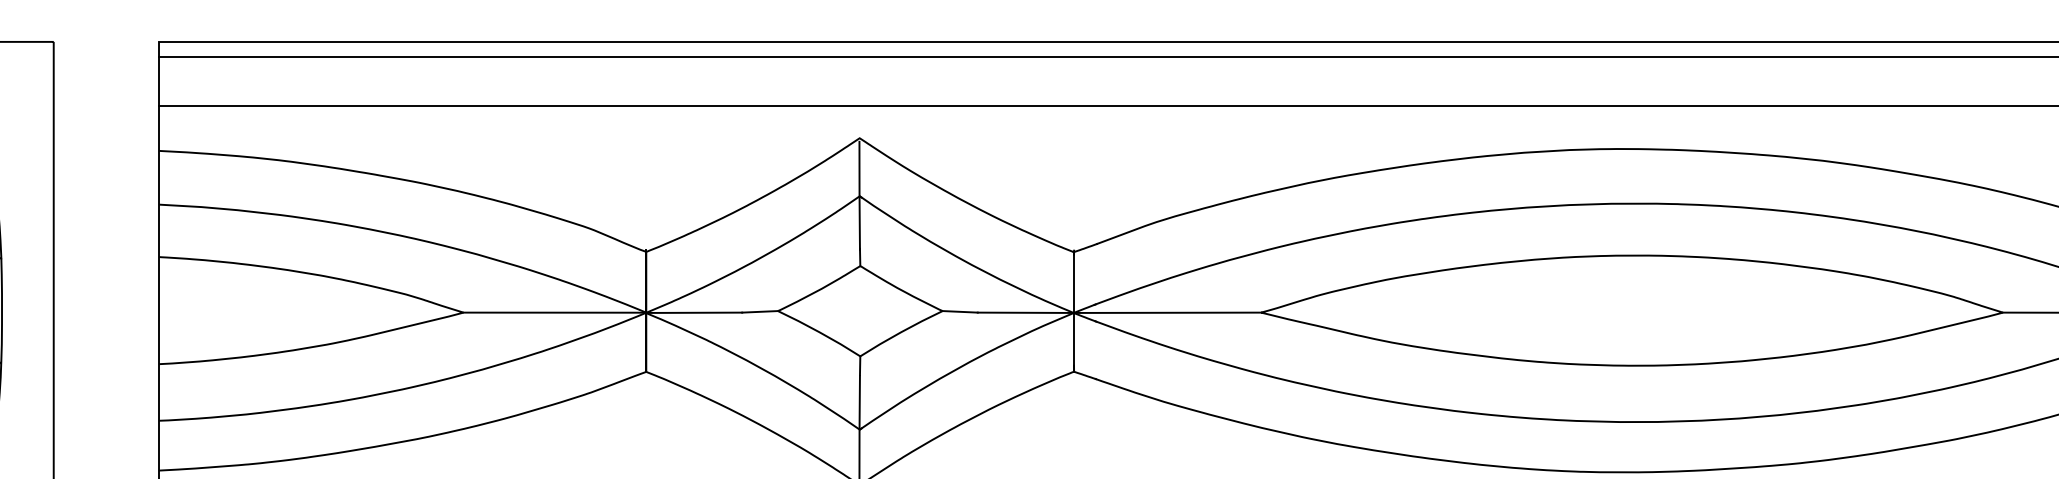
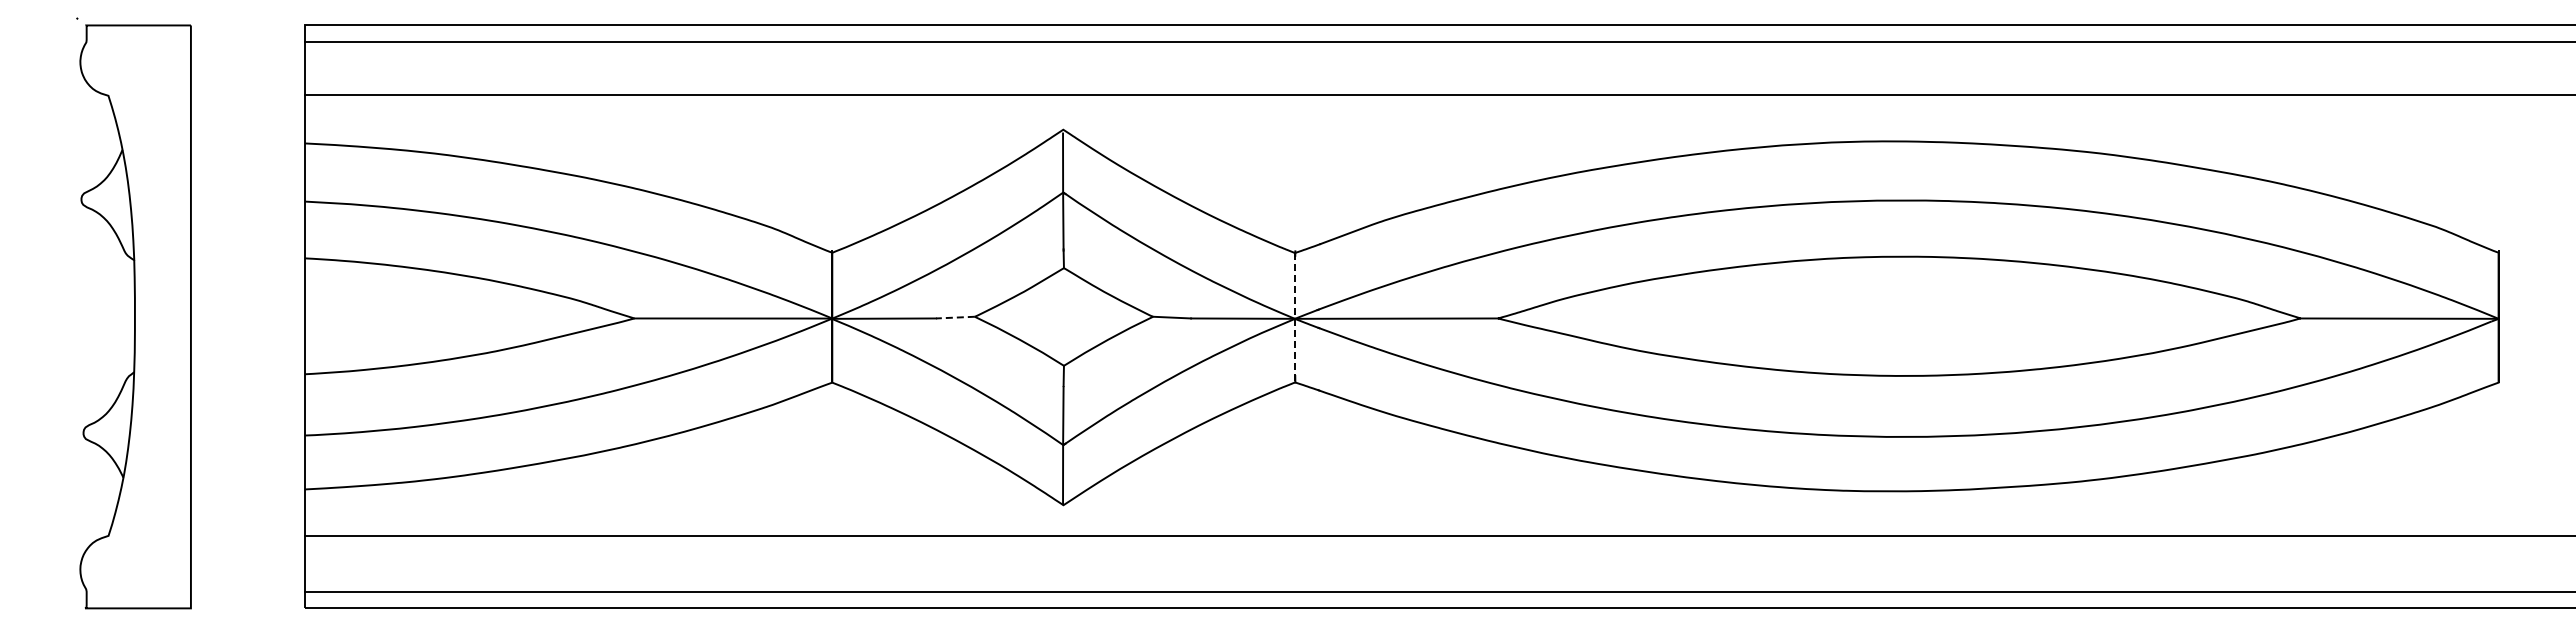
line: (759, 311) -> (954, 317), solid -> dashed
line: (1074, 311) -> (1295, 317), solid -> dashed

